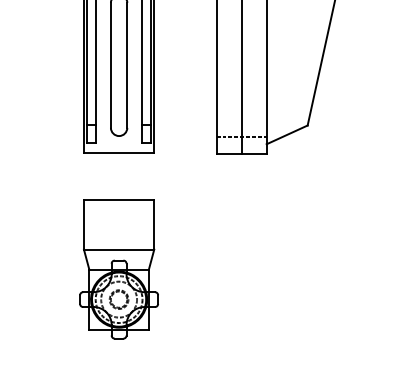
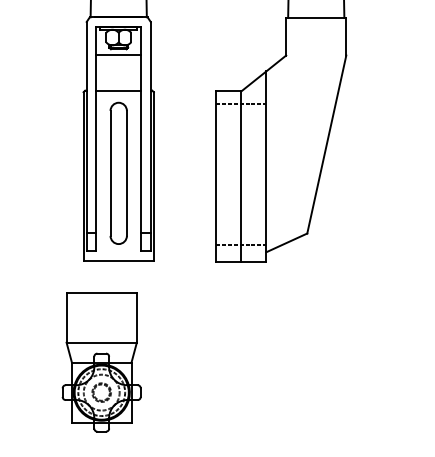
part: (118, 269) -> (101, 362), moved

